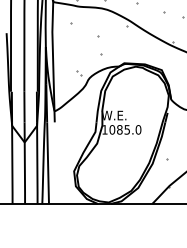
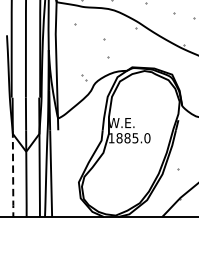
text: (112, 129) -> (119, 137), 1085.0 -> 1885.0
line: (12, 164) -> (13, 175), solid -> dashed

